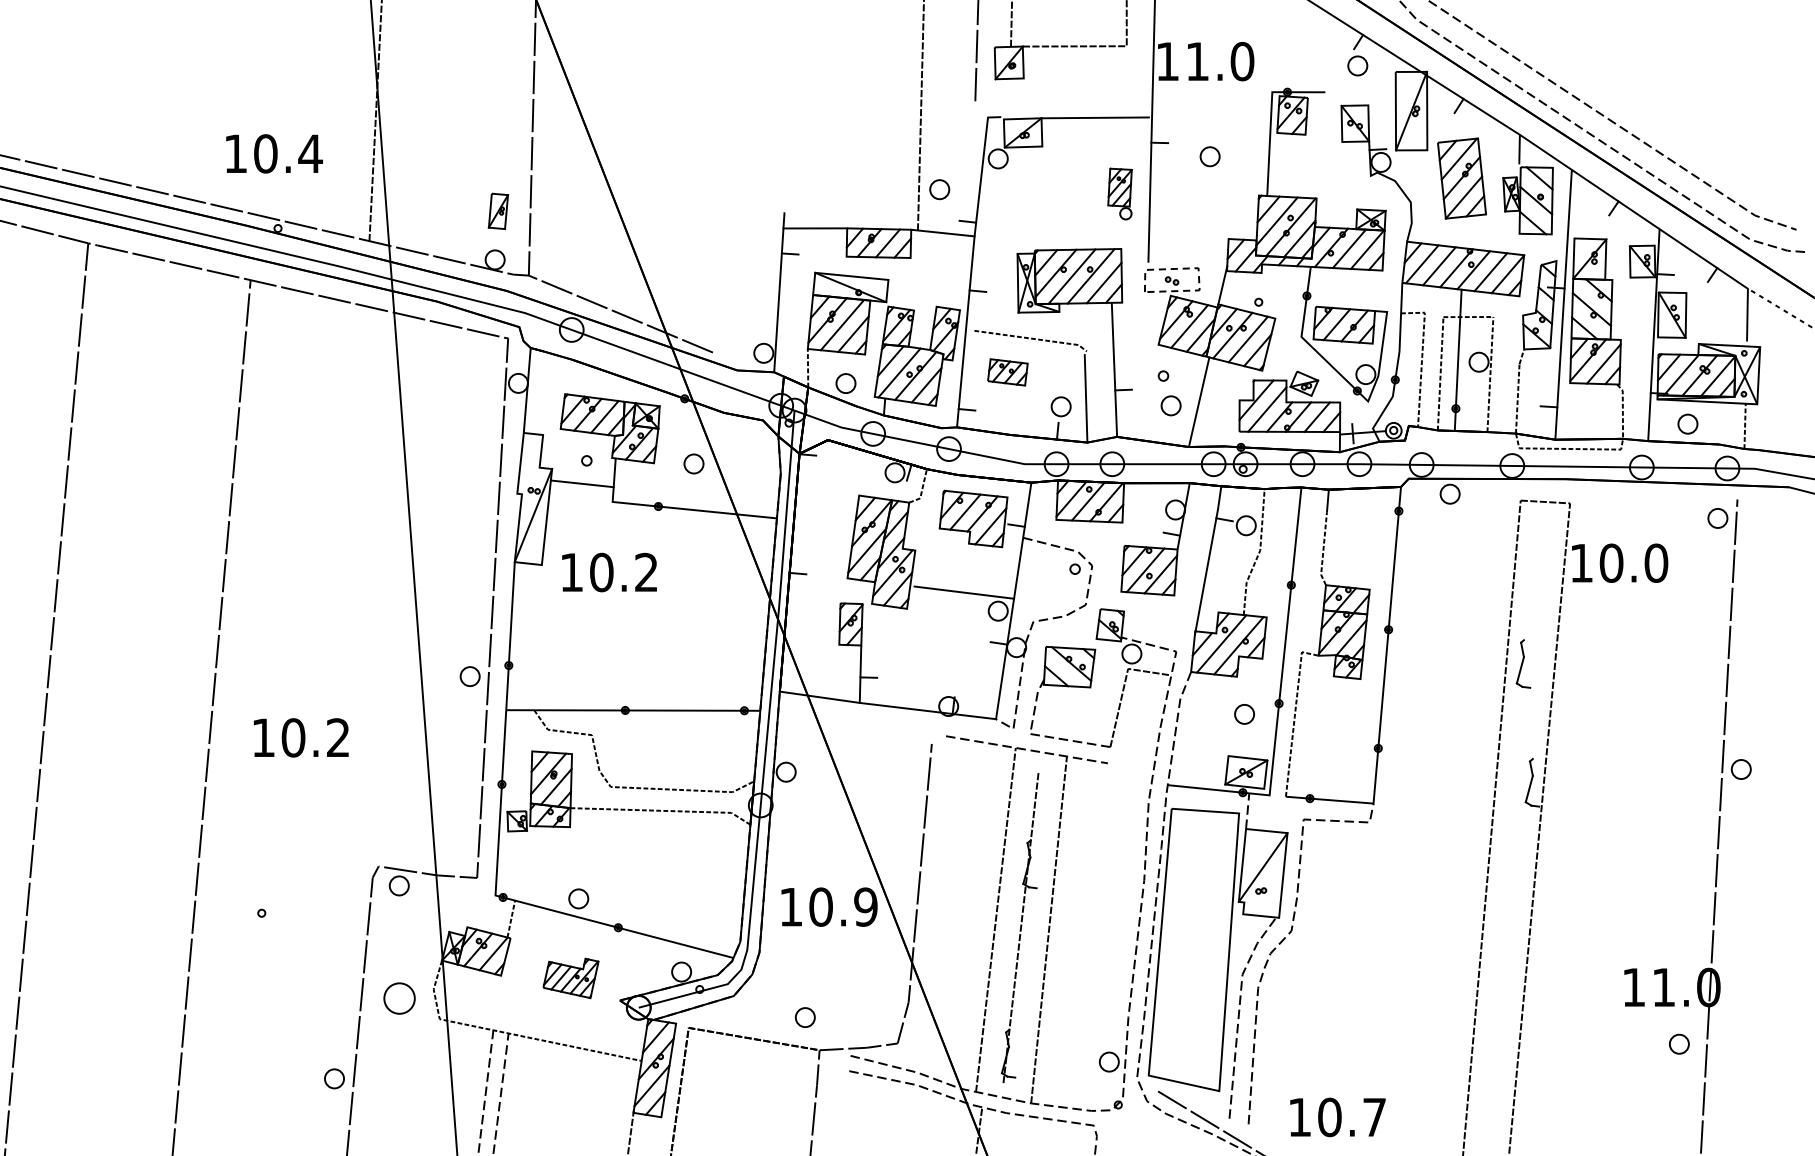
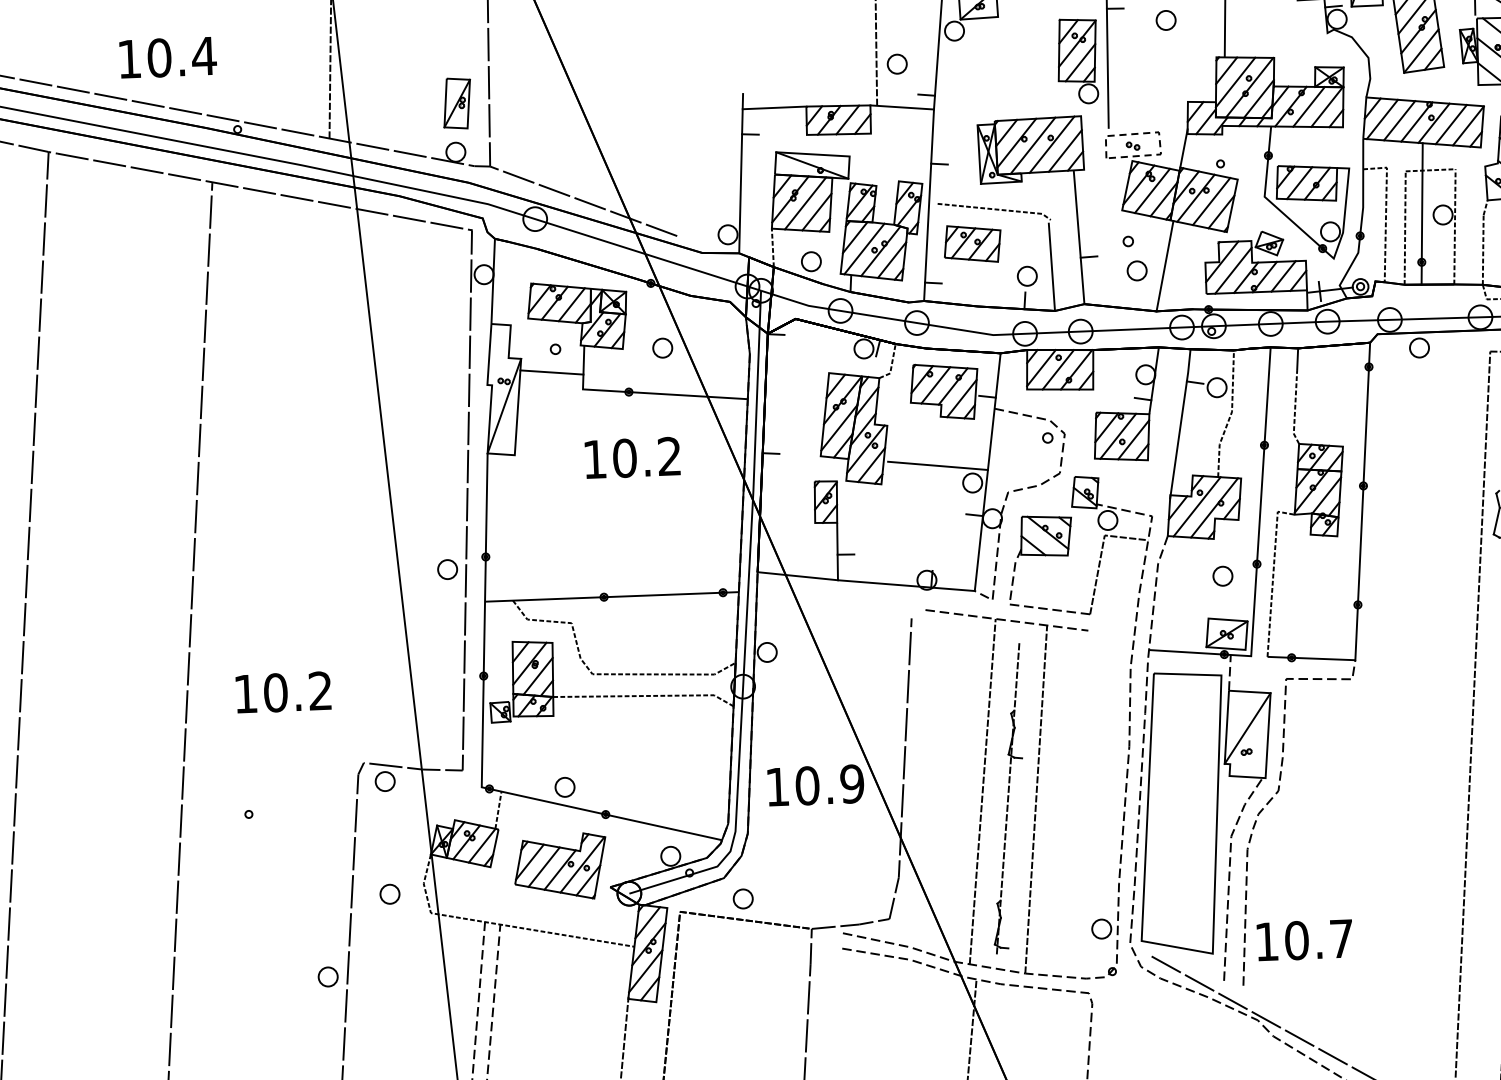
text: (274, 153) -> (168, 57), moved
part: (1119, 193) -> (1077, 60), size x1.67
part: (498, 211) -> (457, 103), size x1.43
part: (1007, 372) -> (972, 244), size x1.43
text: (609, 572) -> (632, 457), moved
text: (301, 737) -> (283, 692), moved
part: (570, 978) -> (559, 867), size x1.67
part: (399, 998) -> (389, 894), size x0.62
part: (804, 1017) -> (742, 898), moved
text: (1337, 1117) -> (1304, 940), moved

